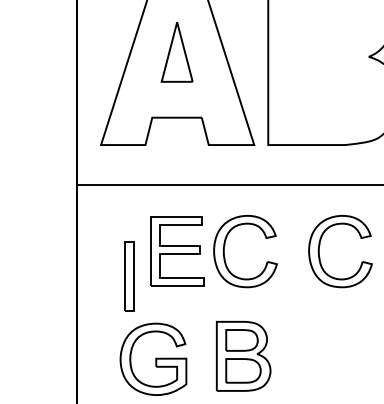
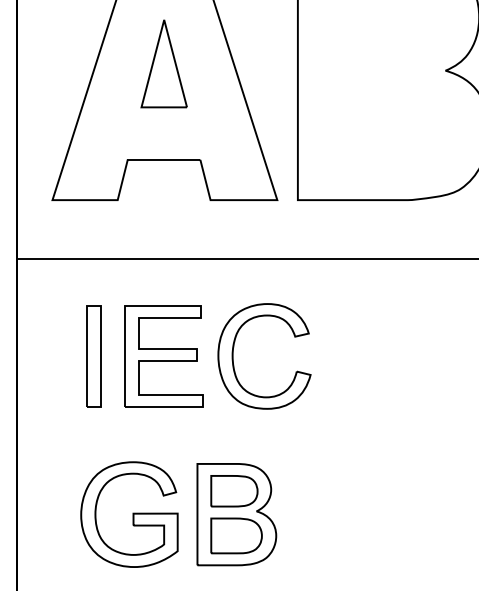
part: (320, 245) -> (374, 347), removed
part: (129, 276) -> (94, 356), moved
part: (243, 355) -> (236, 513), moved

